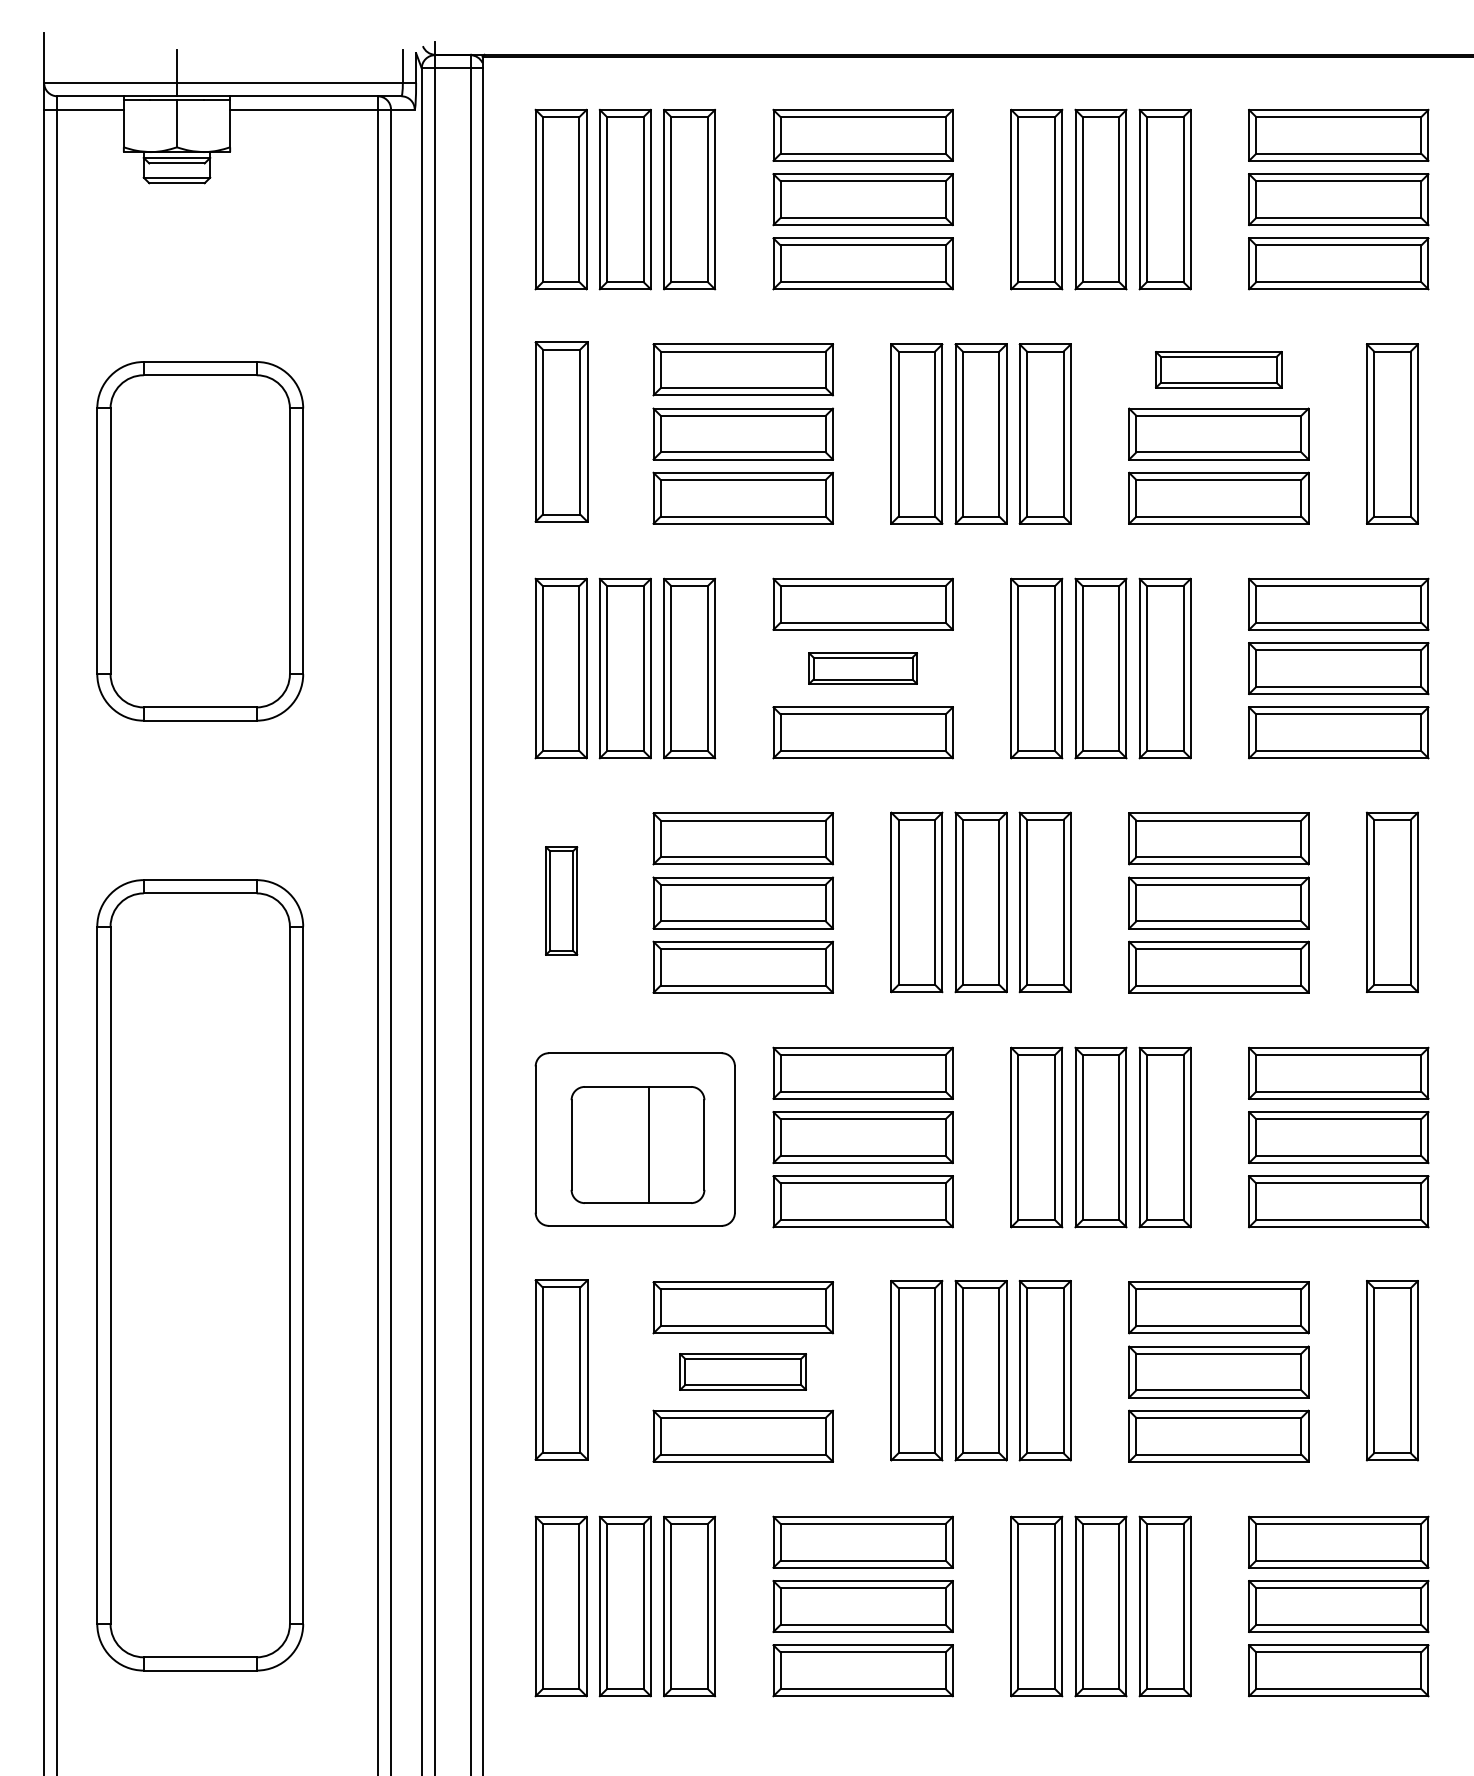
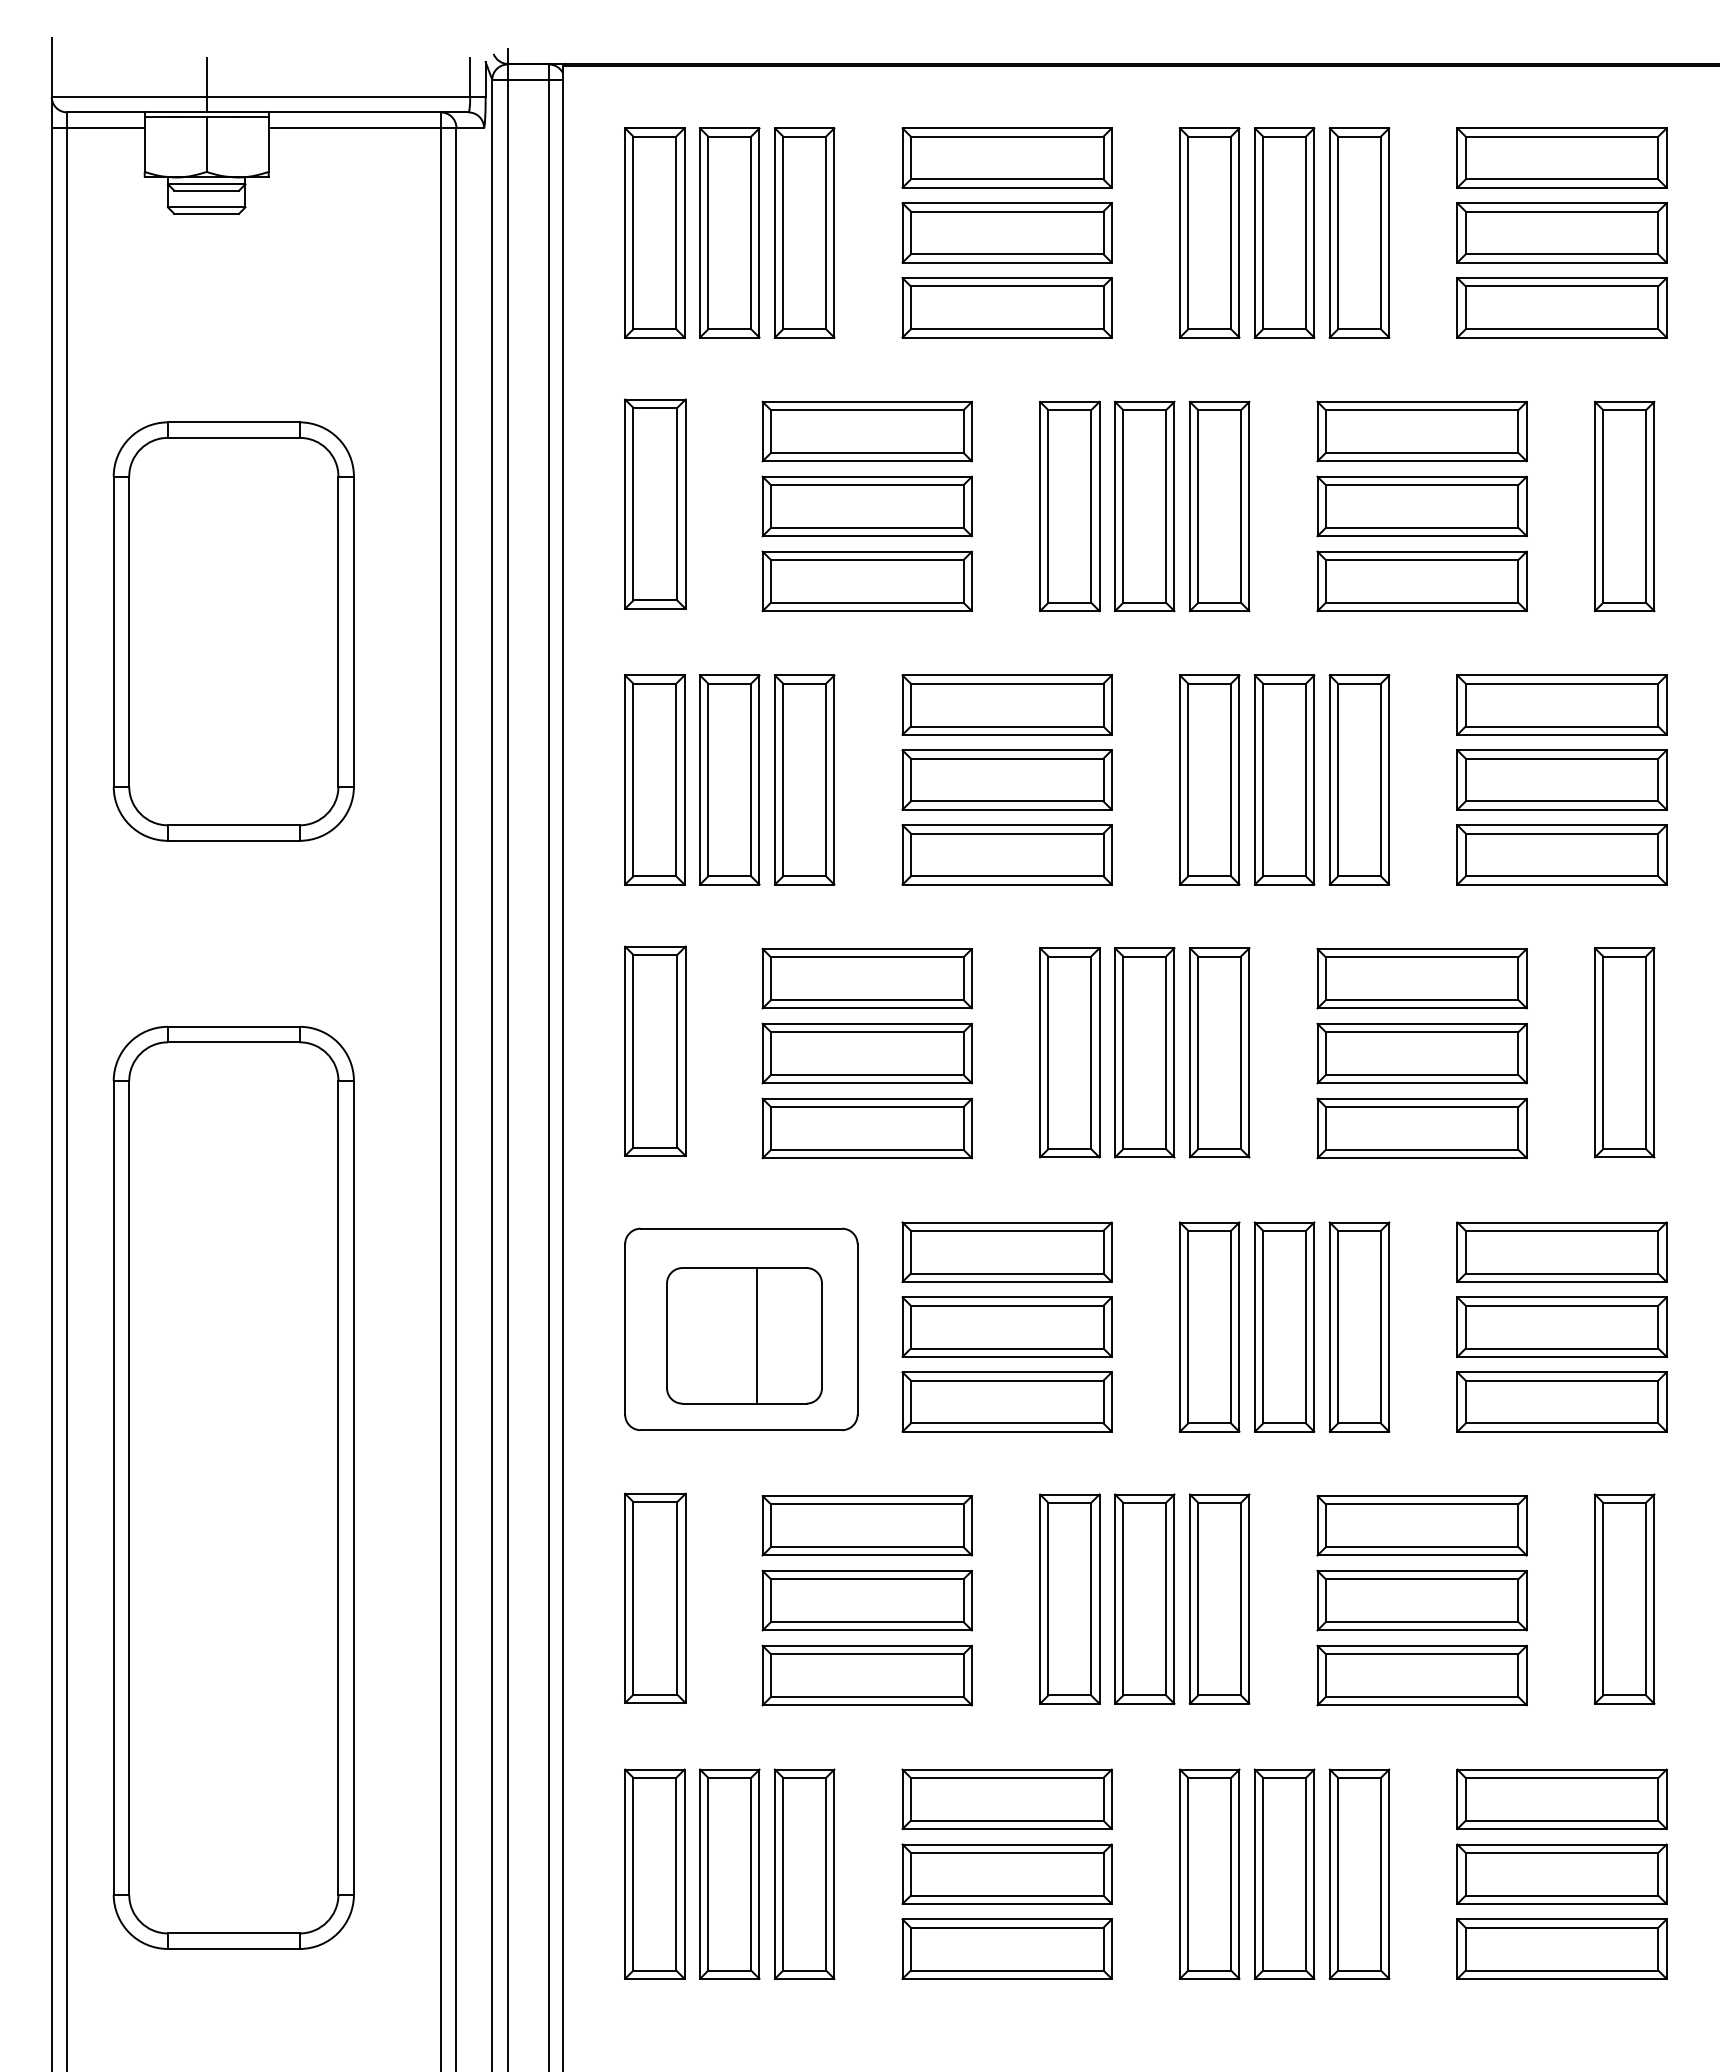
part: (1218, 369) -> (1421, 431), size x1.43
part: (862, 668) -> (1006, 779), size x1.67
part: (561, 900) -> (655, 1050), size x1.67
part: (742, 1371) -> (866, 1600), size x1.43

